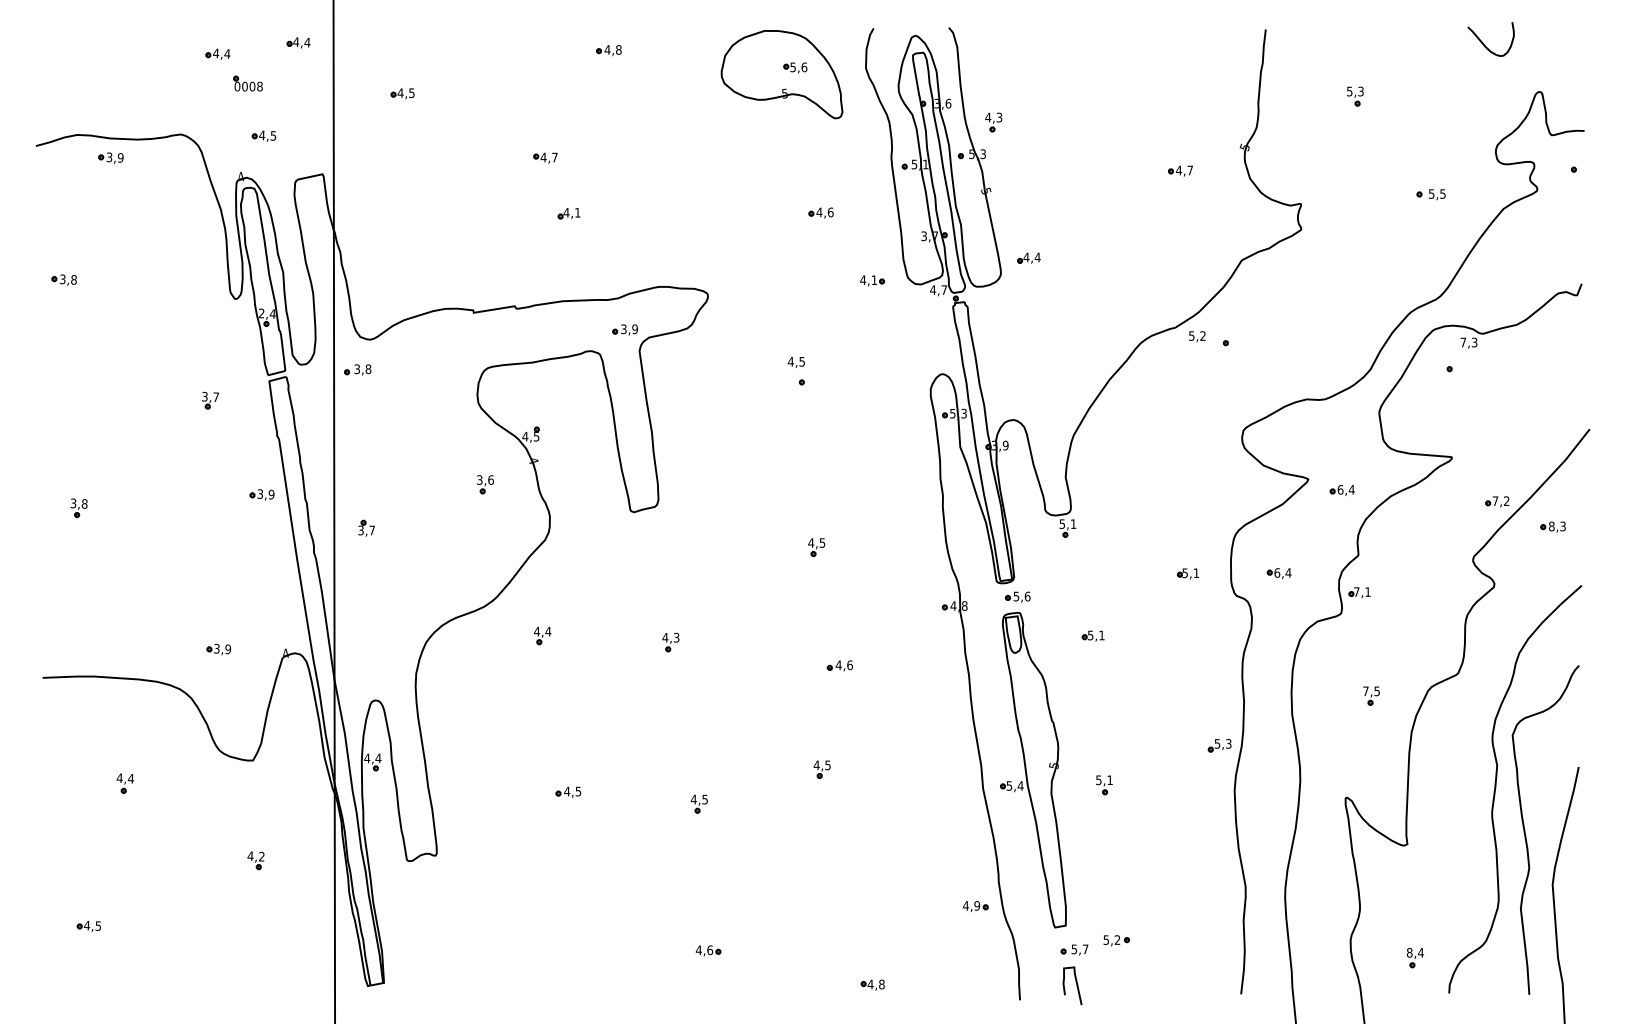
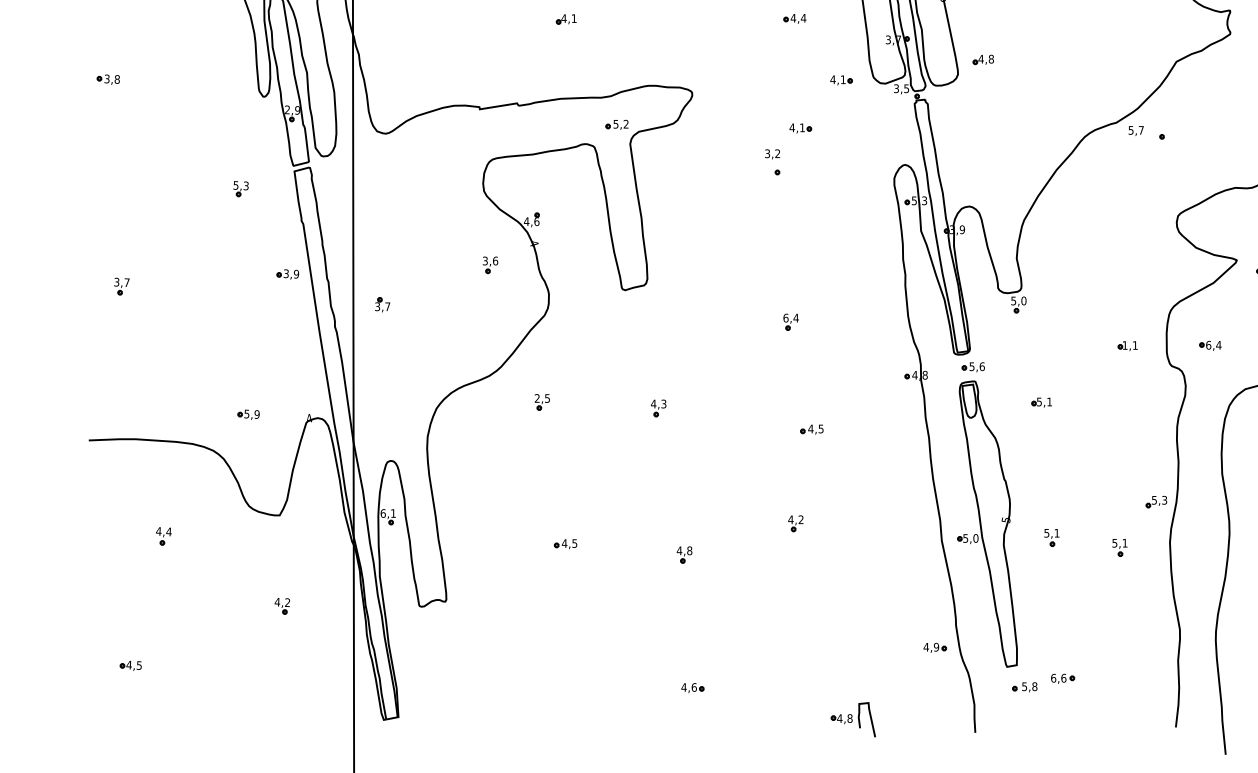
text: (830, 212) -> (803, 18), 4,6 -> 4,4
text: (1037, 257) -> (991, 59), 4,4 -> 4,8
text: (938, 289) -> (901, 88), 4,7 -> 3,5
text: (272, 313) -> (297, 109), 2,4 -> 2,9
text: (629, 329) -> (621, 124), 3,9 -> 5,2
part: (827, 333) -> (800, 128), added
text: (1202, 335) -> (1140, 129), 5,2 -> 5,7
text: (795, 361) -> (771, 153), 4,5 -> 3,2
part: (357, 369) -> (374, 160), removed
text: (210, 396) -> (241, 185), 3,7 -> 5,3
text: (536, 436) -> (536, 221), 4,5 -> 4,6
text: (84, 503) -> (126, 282), 3,8 -> 3,7
text: (1073, 523) -> (1023, 300), 5,1 -> 5,0
text: (816, 542) -> (790, 317), 4,5 -> 6,4
text: (1184, 573) -> (1124, 345), 5,1 -> 1,1
text: (542, 631) -> (542, 398), 4,4 -> 2,5
text: (216, 647) -> (246, 412), 3,9 -> 5,9
text: (849, 665) -> (820, 429), 4,6 -> 4,5
text: (372, 758) -> (388, 513), 4,4 -> 6,1
text: (827, 765) -> (800, 519), 4,5 -> 4,2
text: (1020, 785) -> (975, 538), 5,4 -> 5,0
part: (1179, 796) -> (1119, 548), added
text: (705, 799) -> (690, 550), 4,5 -> 4,8
text: (1111, 939) -> (1058, 677), 5,2 -> 6,6
text: (1085, 949) -> (1034, 686), 5,7 -> 5,8
curve: (1076, 985) -> (870, 719), moved

